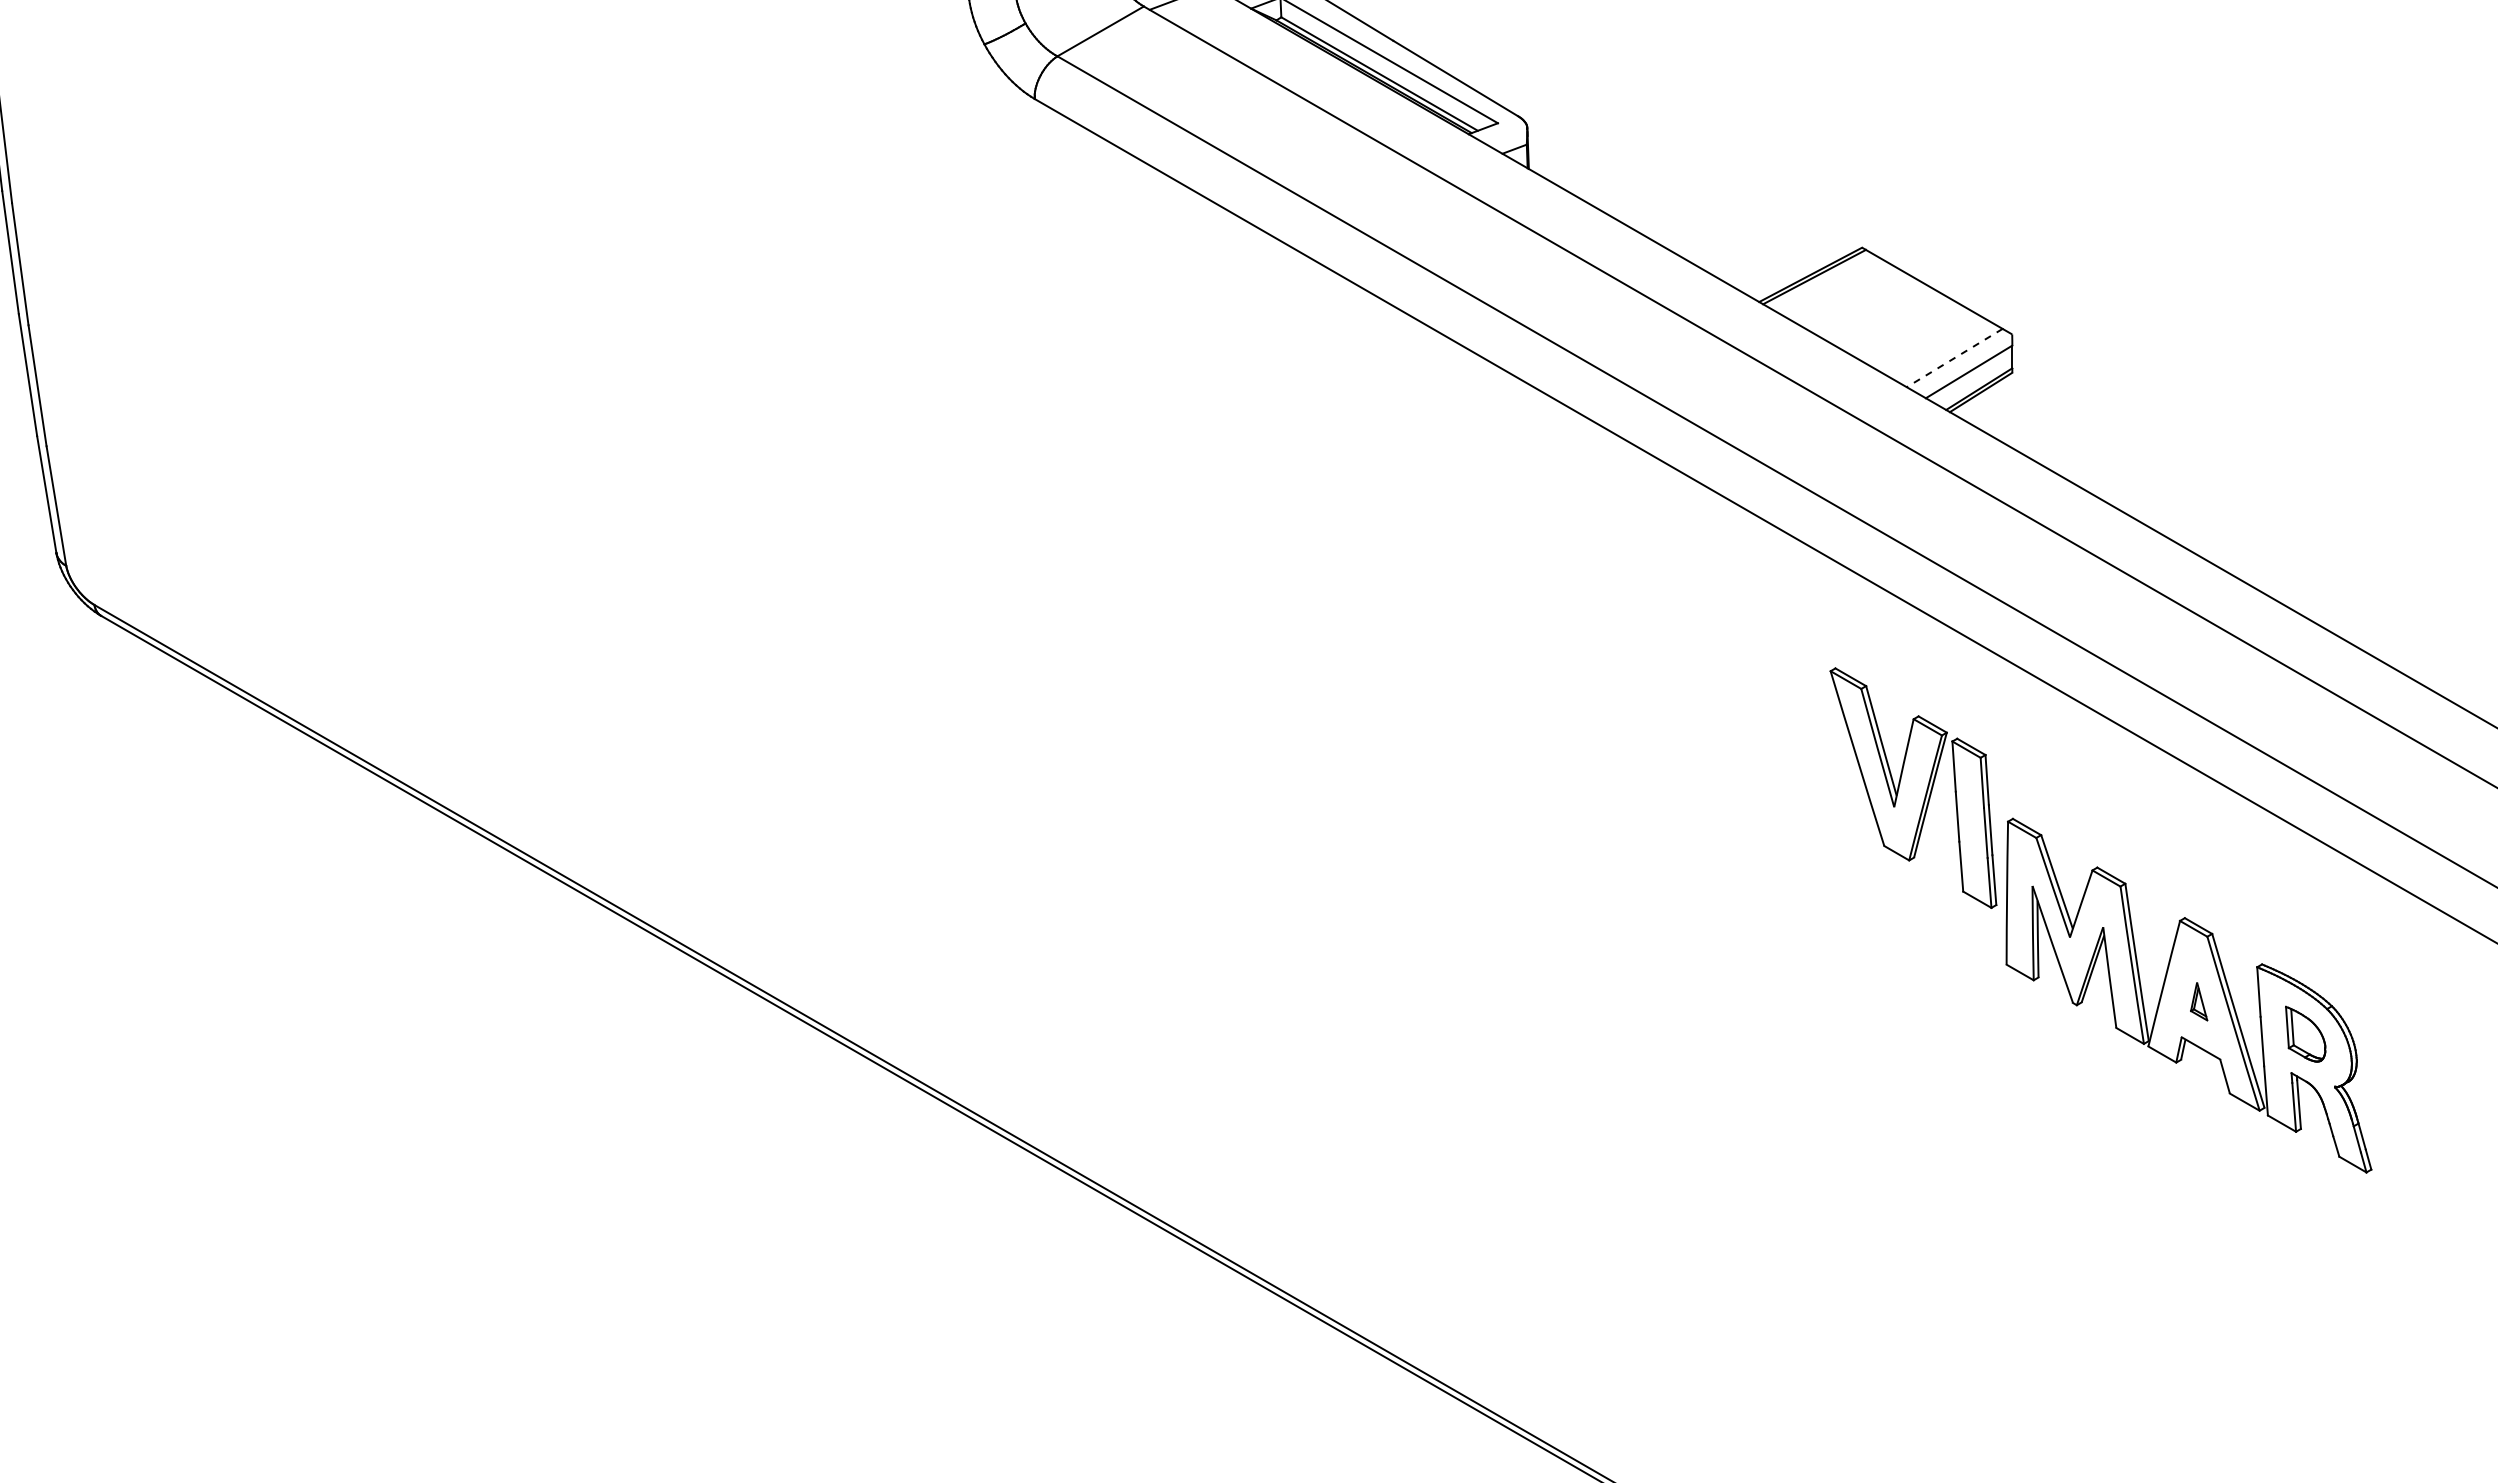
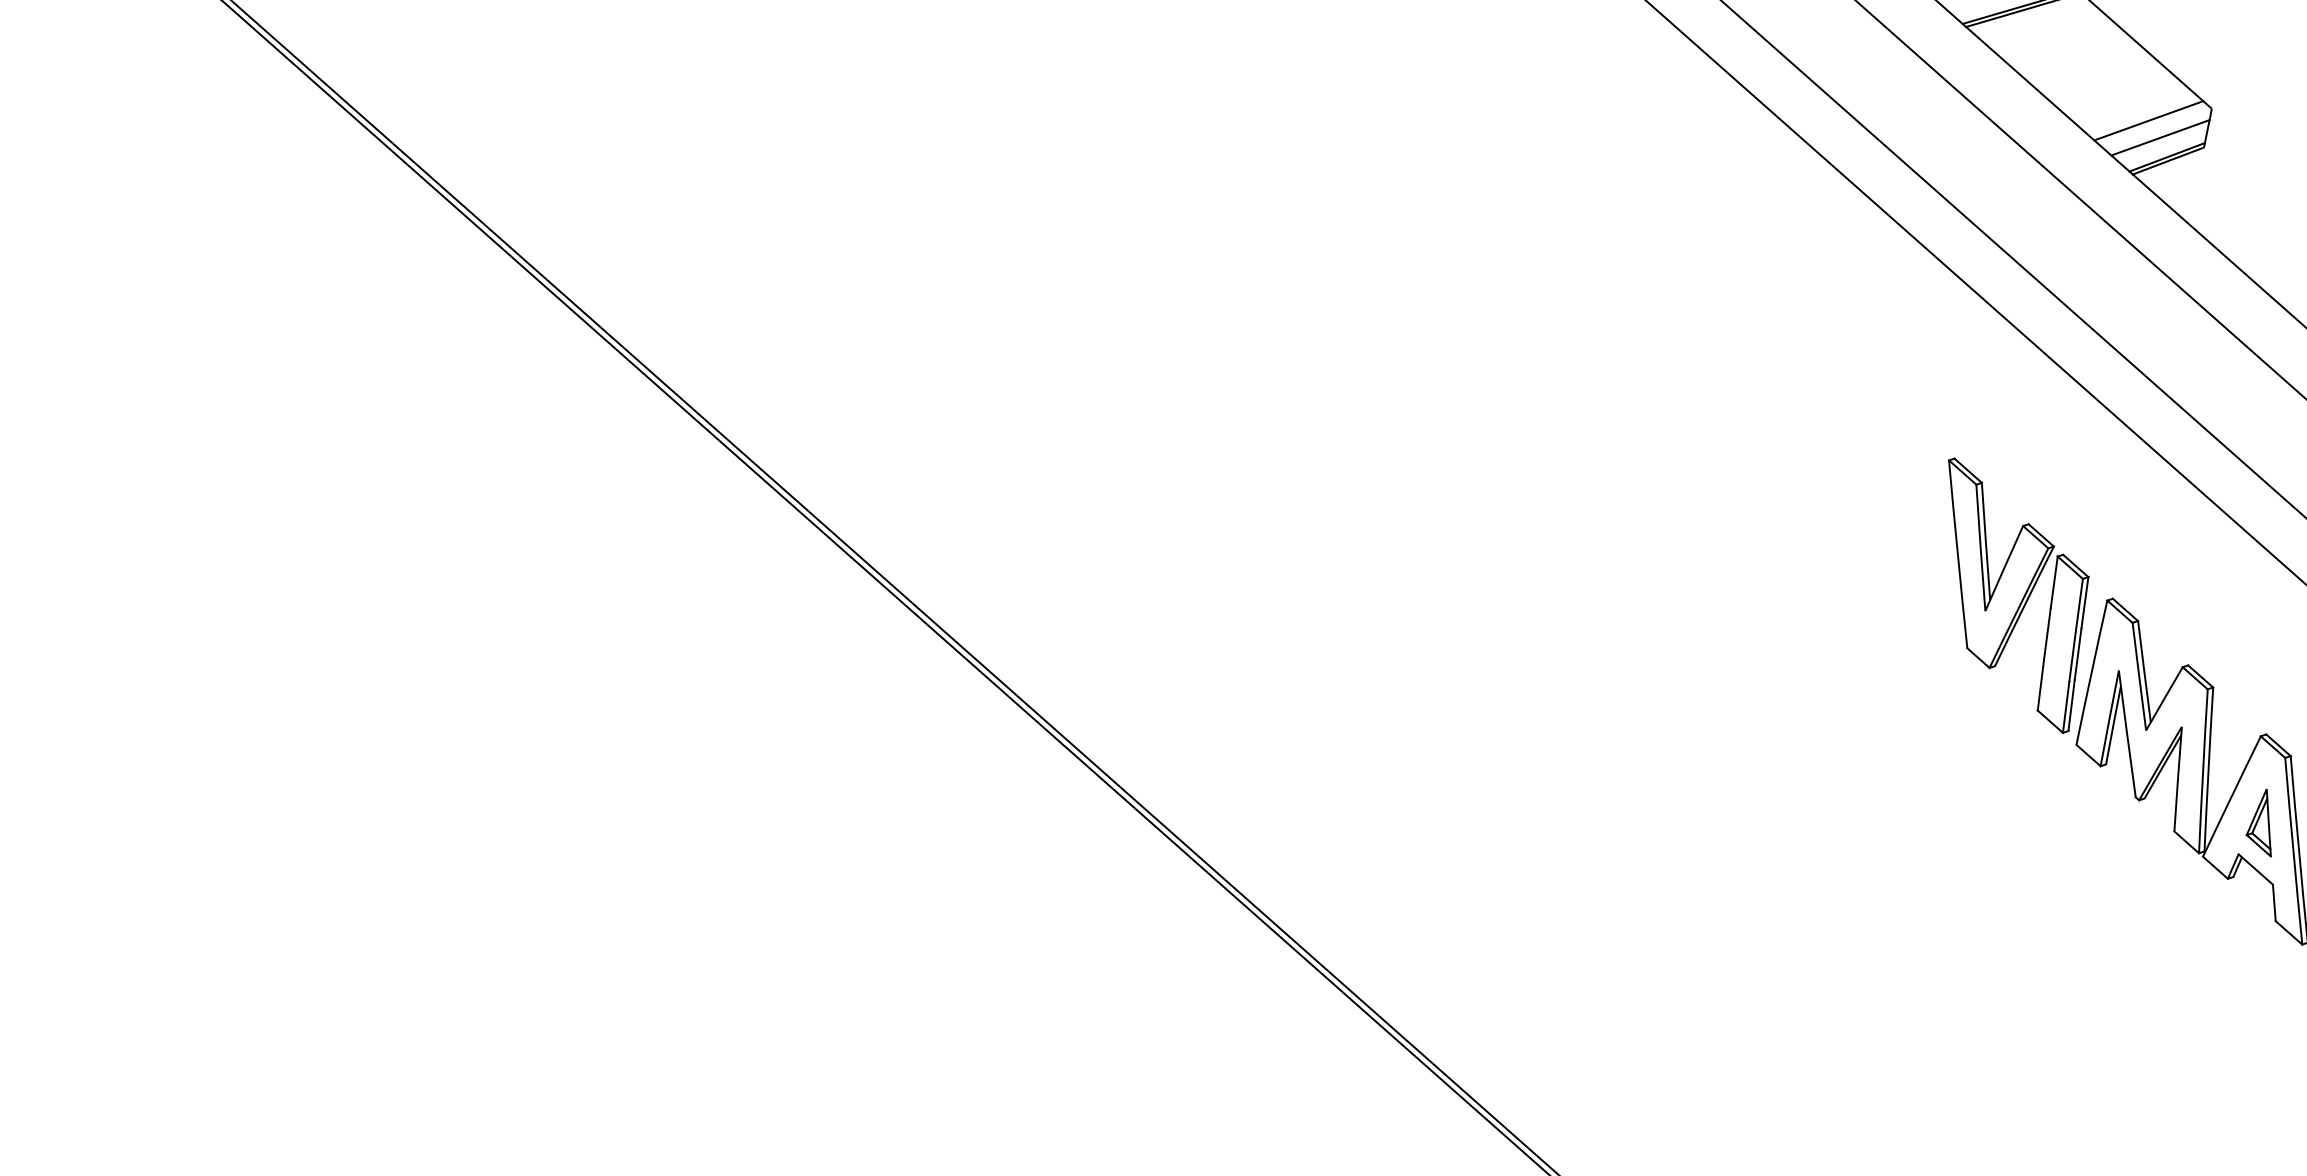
line: (1954, 358) -> (2148, 121), dashed -> solid
part: (1913, 787) -> (2008, 595), moved
part: (2198, 1001) -> (2262, 821), size x1.67

